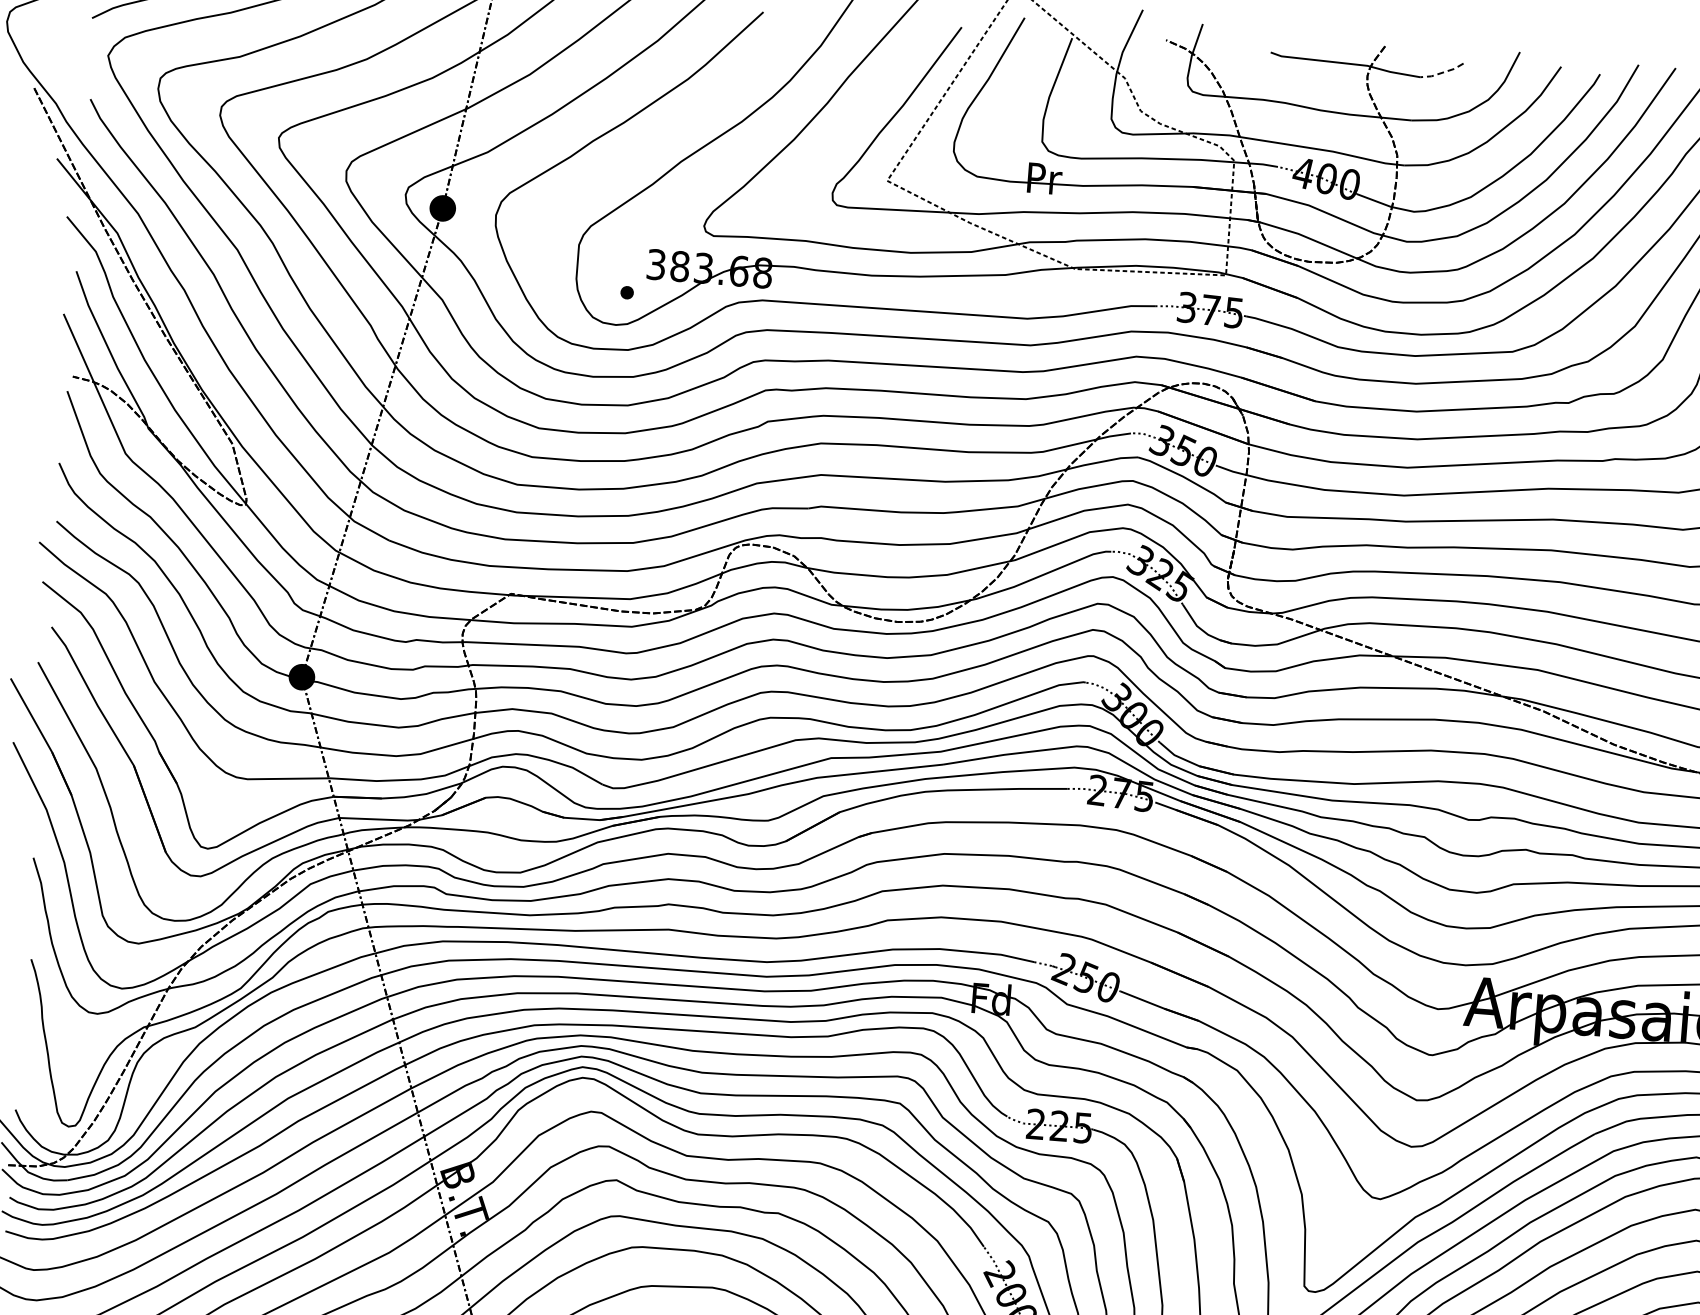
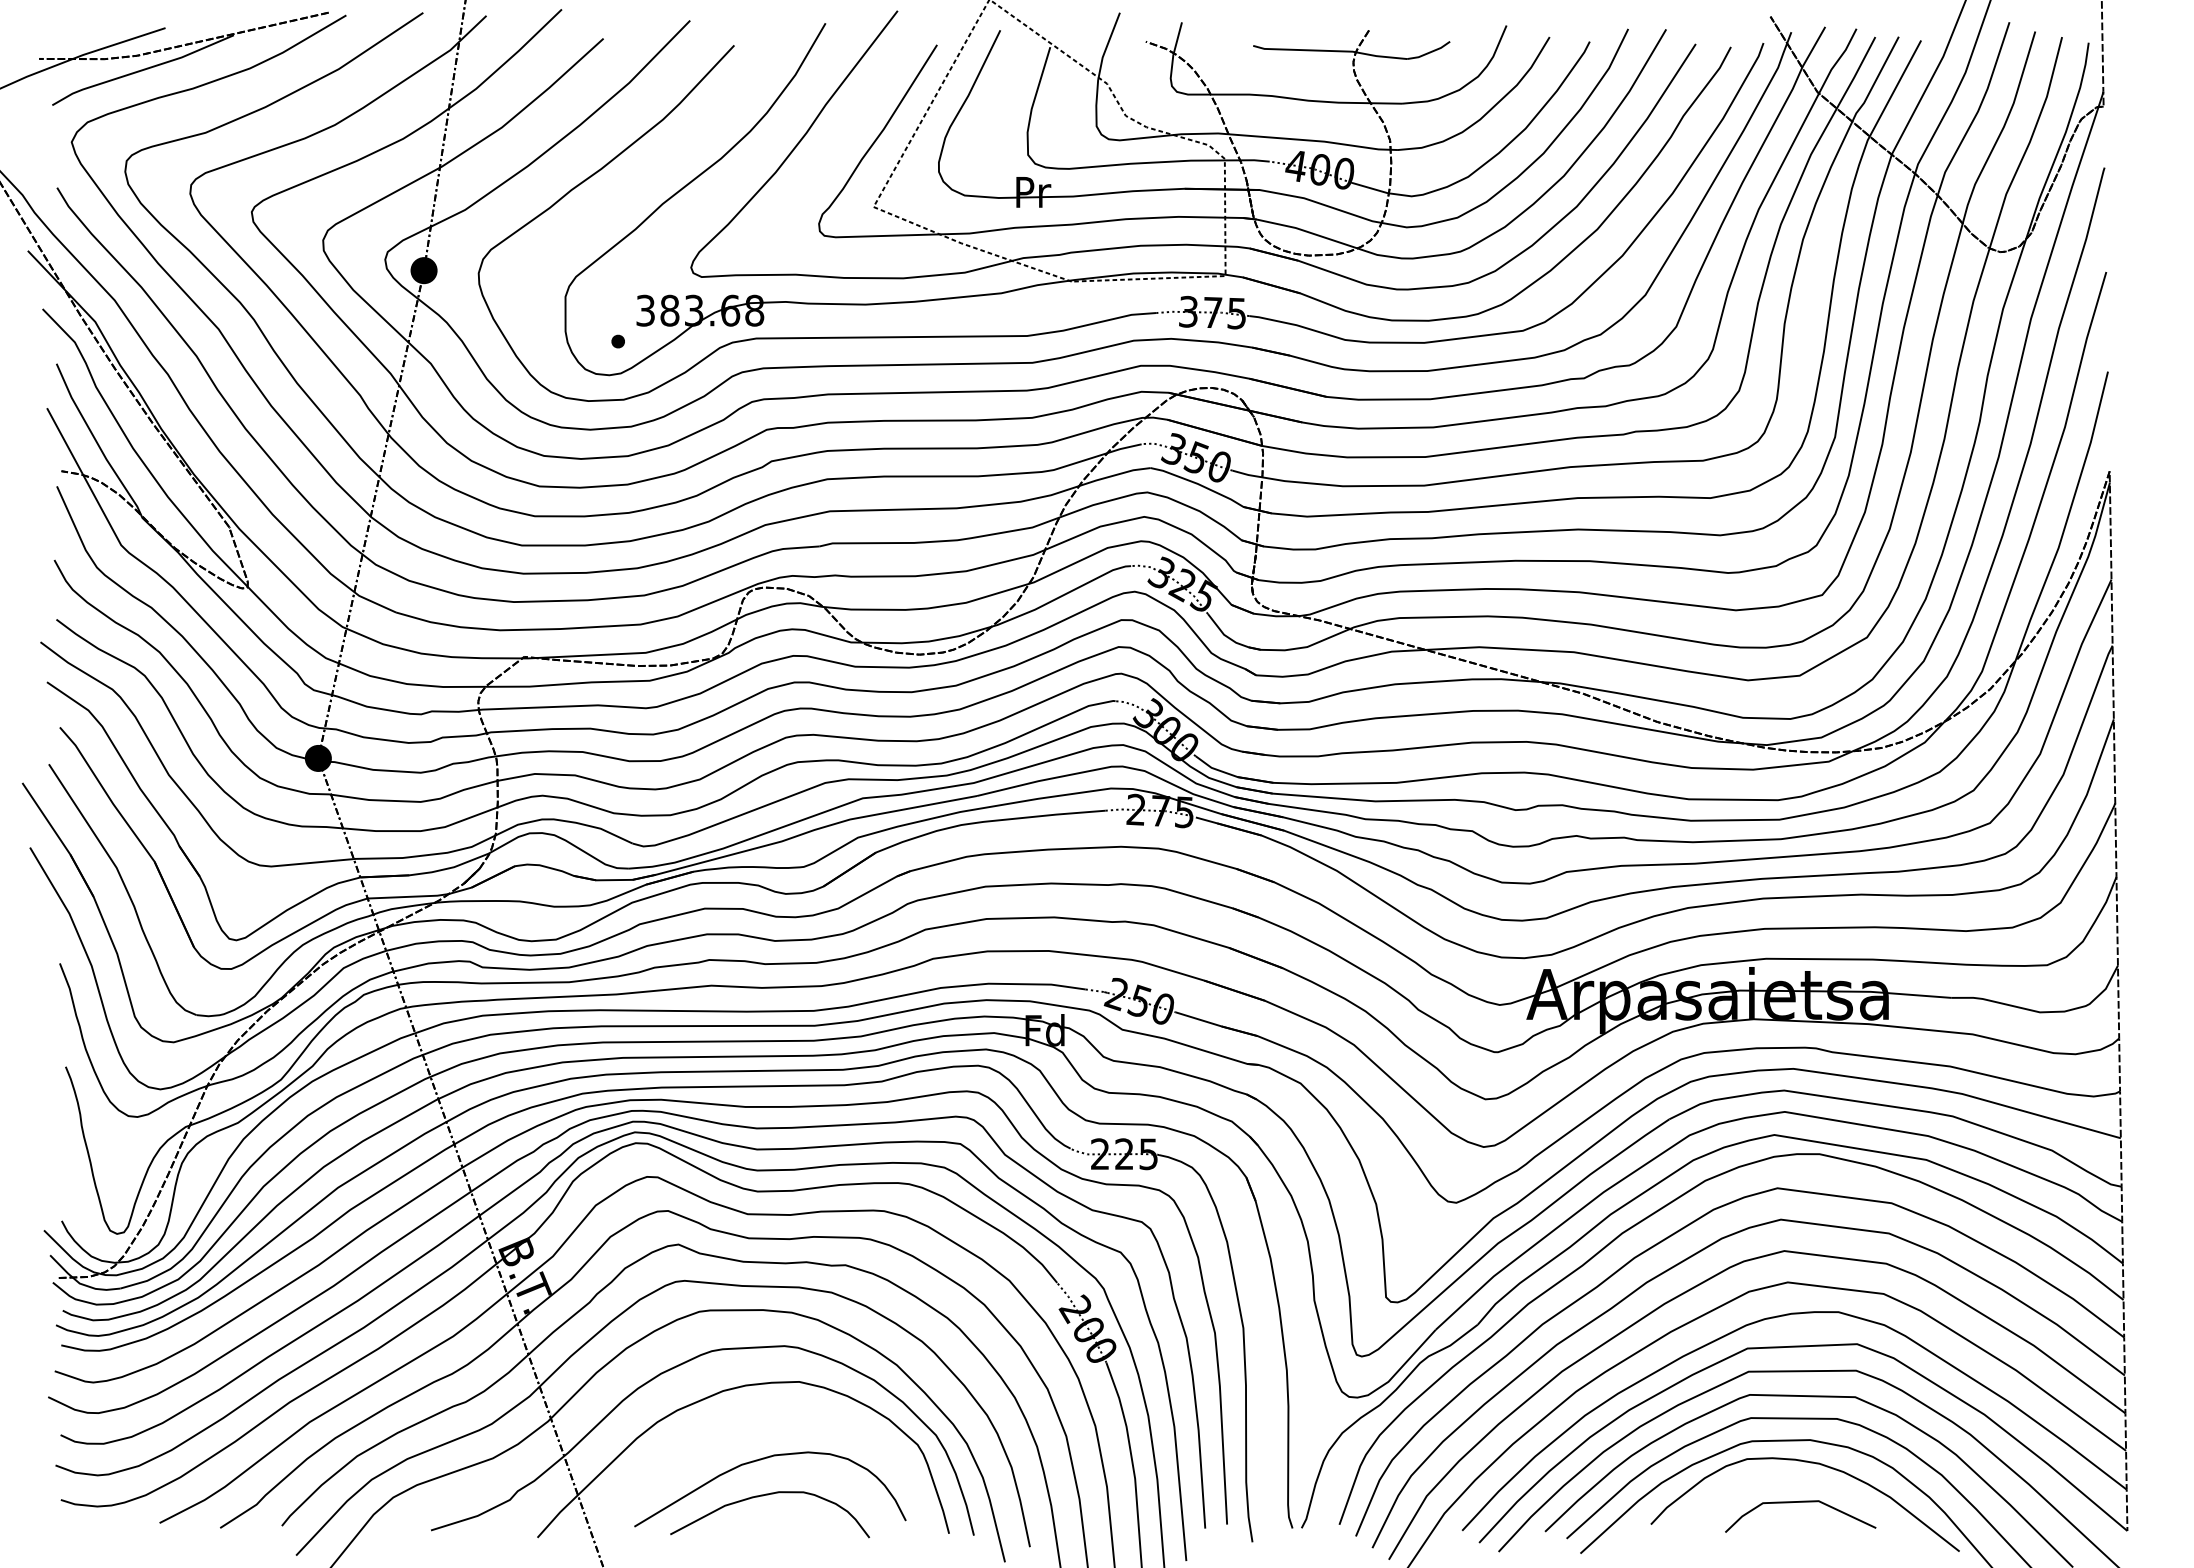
line: (1442, 72) -> (1429, 52), dashed -> solid

